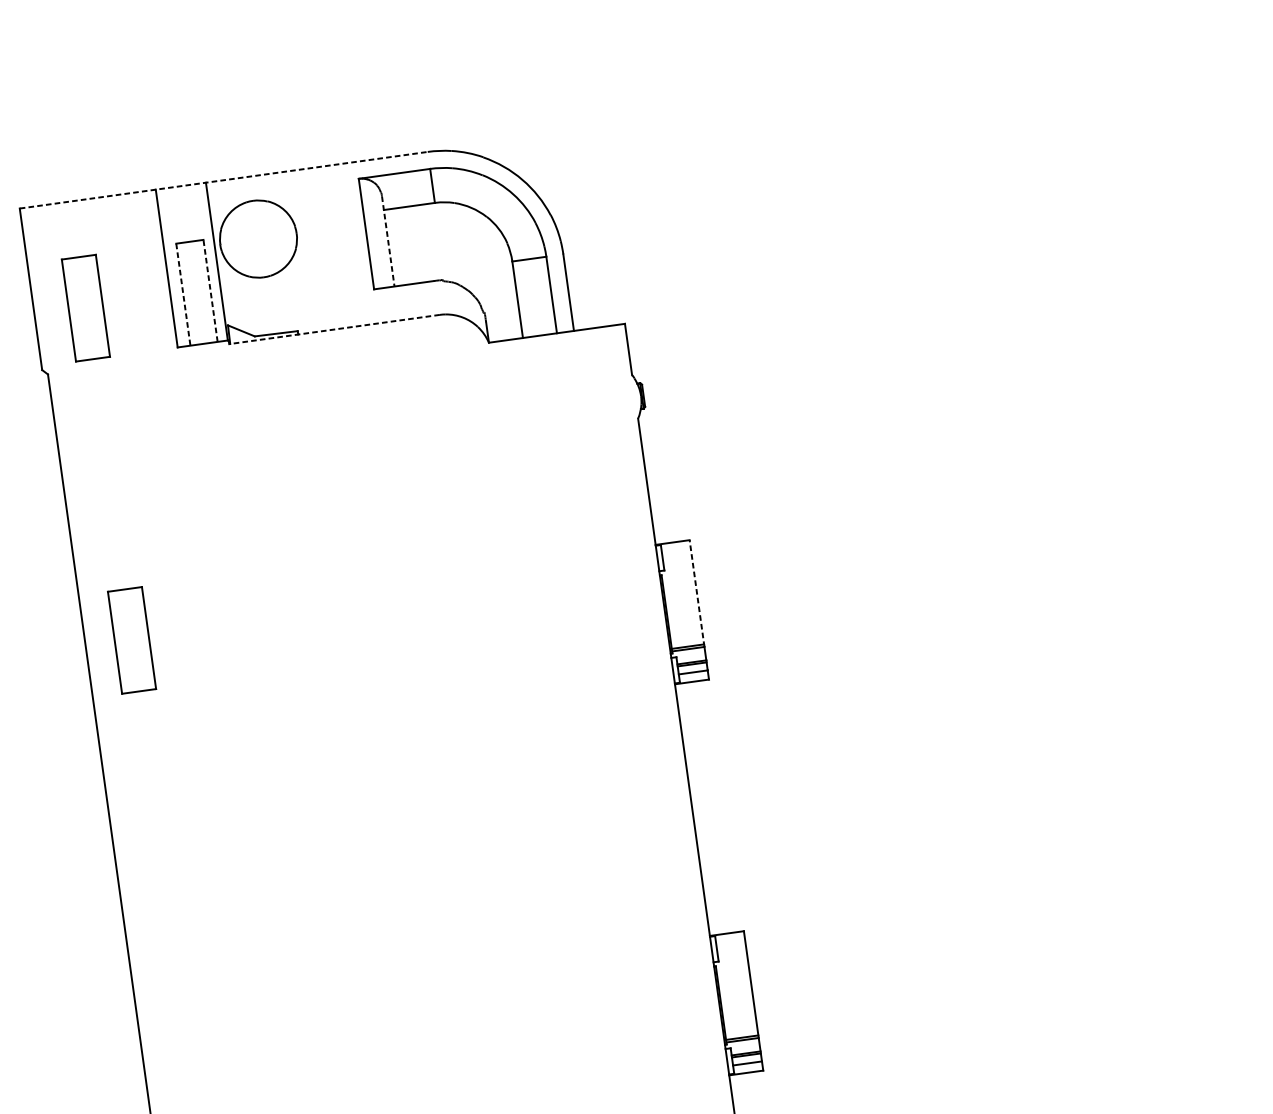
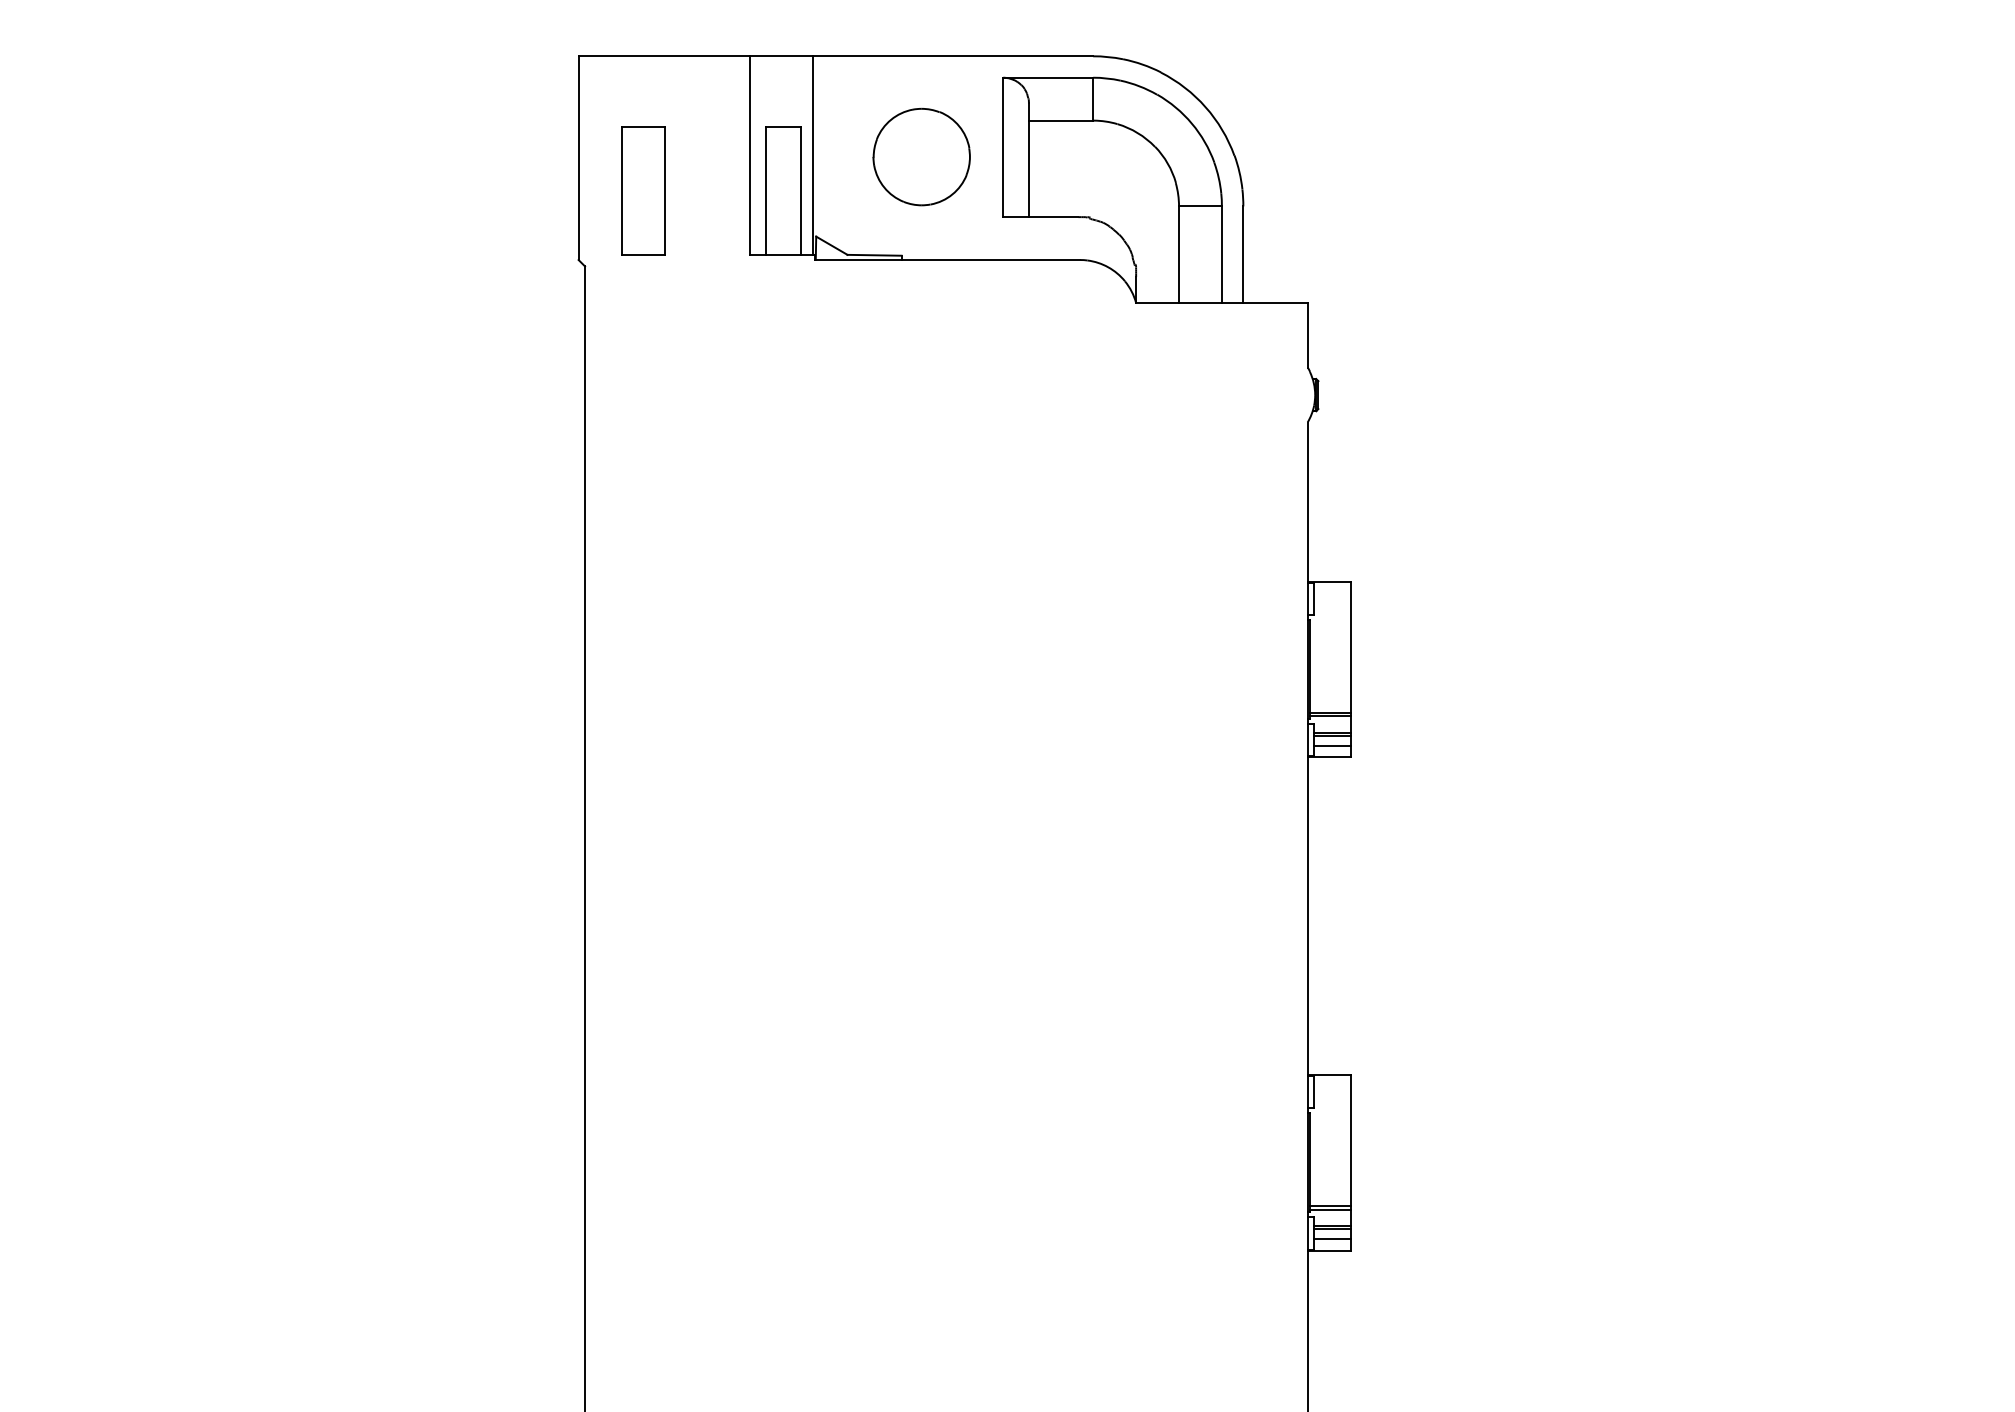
line: (224, 180) -> (836, 56), dashed -> solid
part: (258, 238) -> (921, 156), moved
line: (387, 241) -> (1028, 160), dashed -> solid
line: (210, 290) -> (800, 190), dashed -> solid
line: (183, 295) -> (766, 191), dashed -> solid
line: (334, 329) -> (947, 260), dashed -> solid
line: (696, 593) -> (1350, 648), dashed -> solid
part: (132, 640) -> (643, 609), removed

